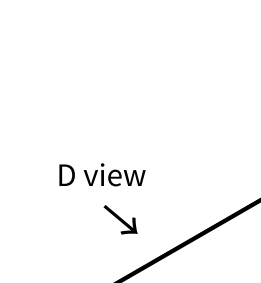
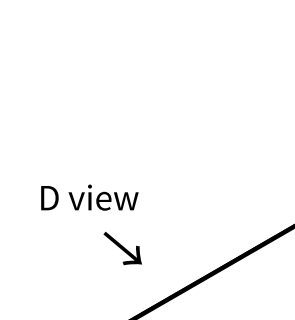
text: (102, 174) -> (89, 197), moved
text: (120, 219) -> (122, 248), moved

